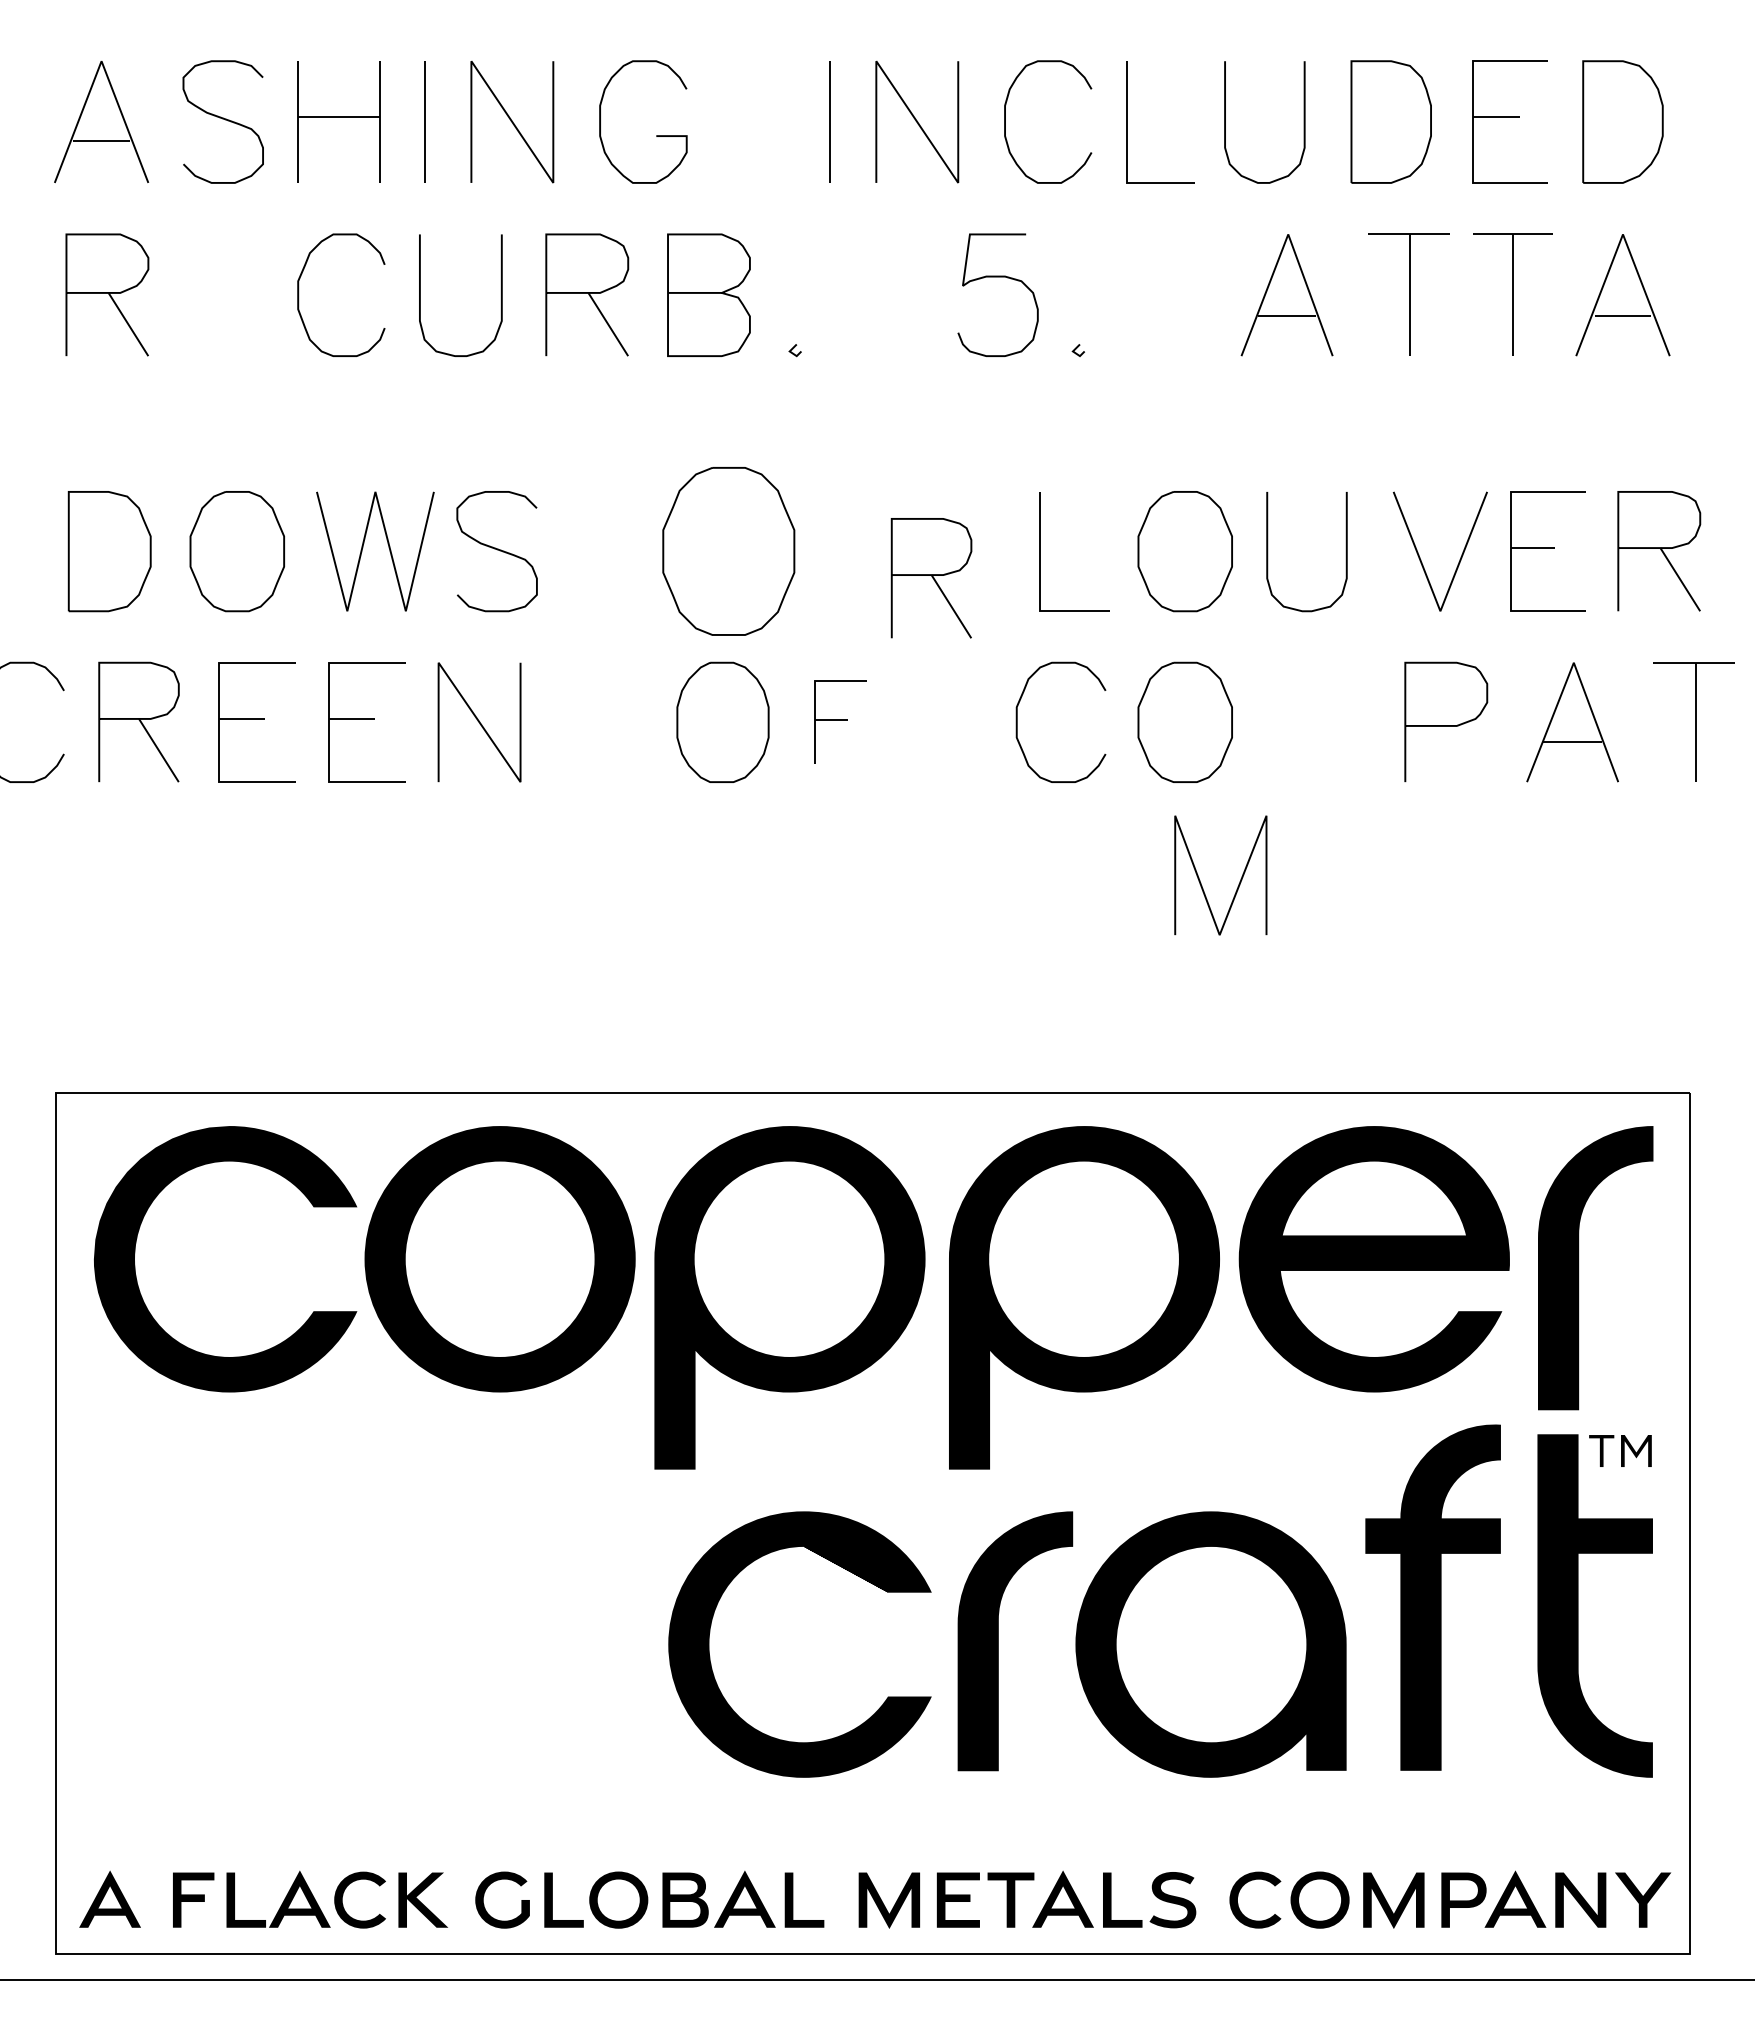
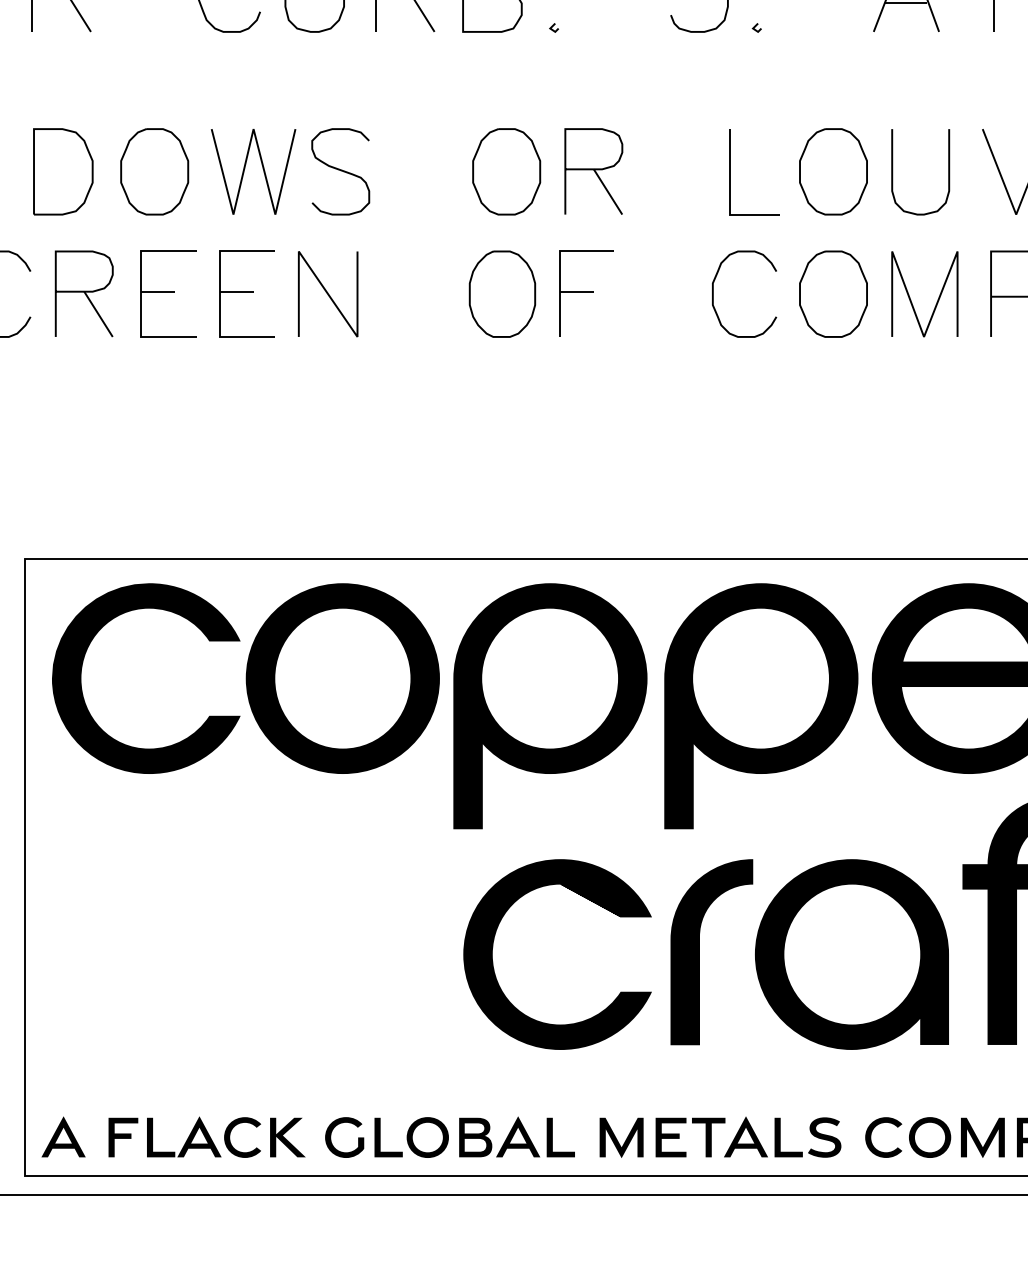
part: (728, 551) -> (506, 171), size x0.71
part: (931, 578) -> (593, 171), moved
part: (840, 721) -> (586, 293), size x1.43
line: (1239, 881) -> (938, 298), moved

